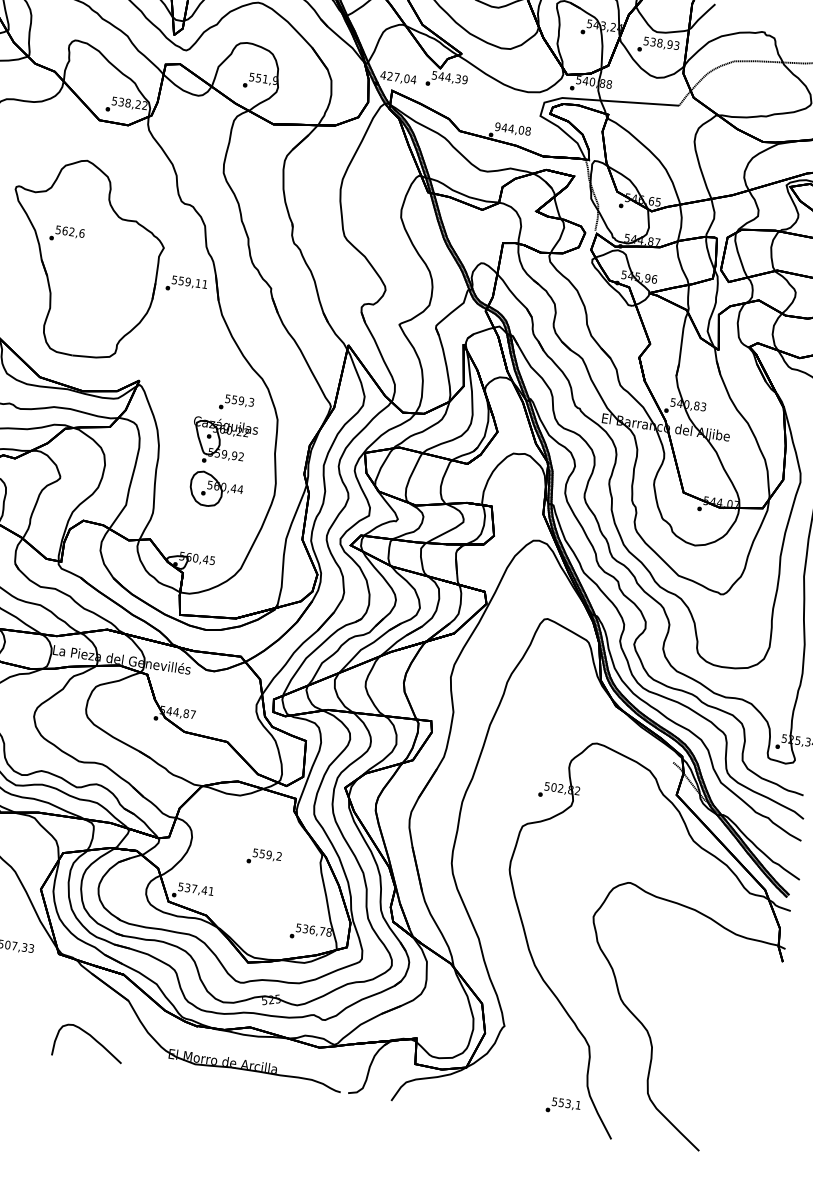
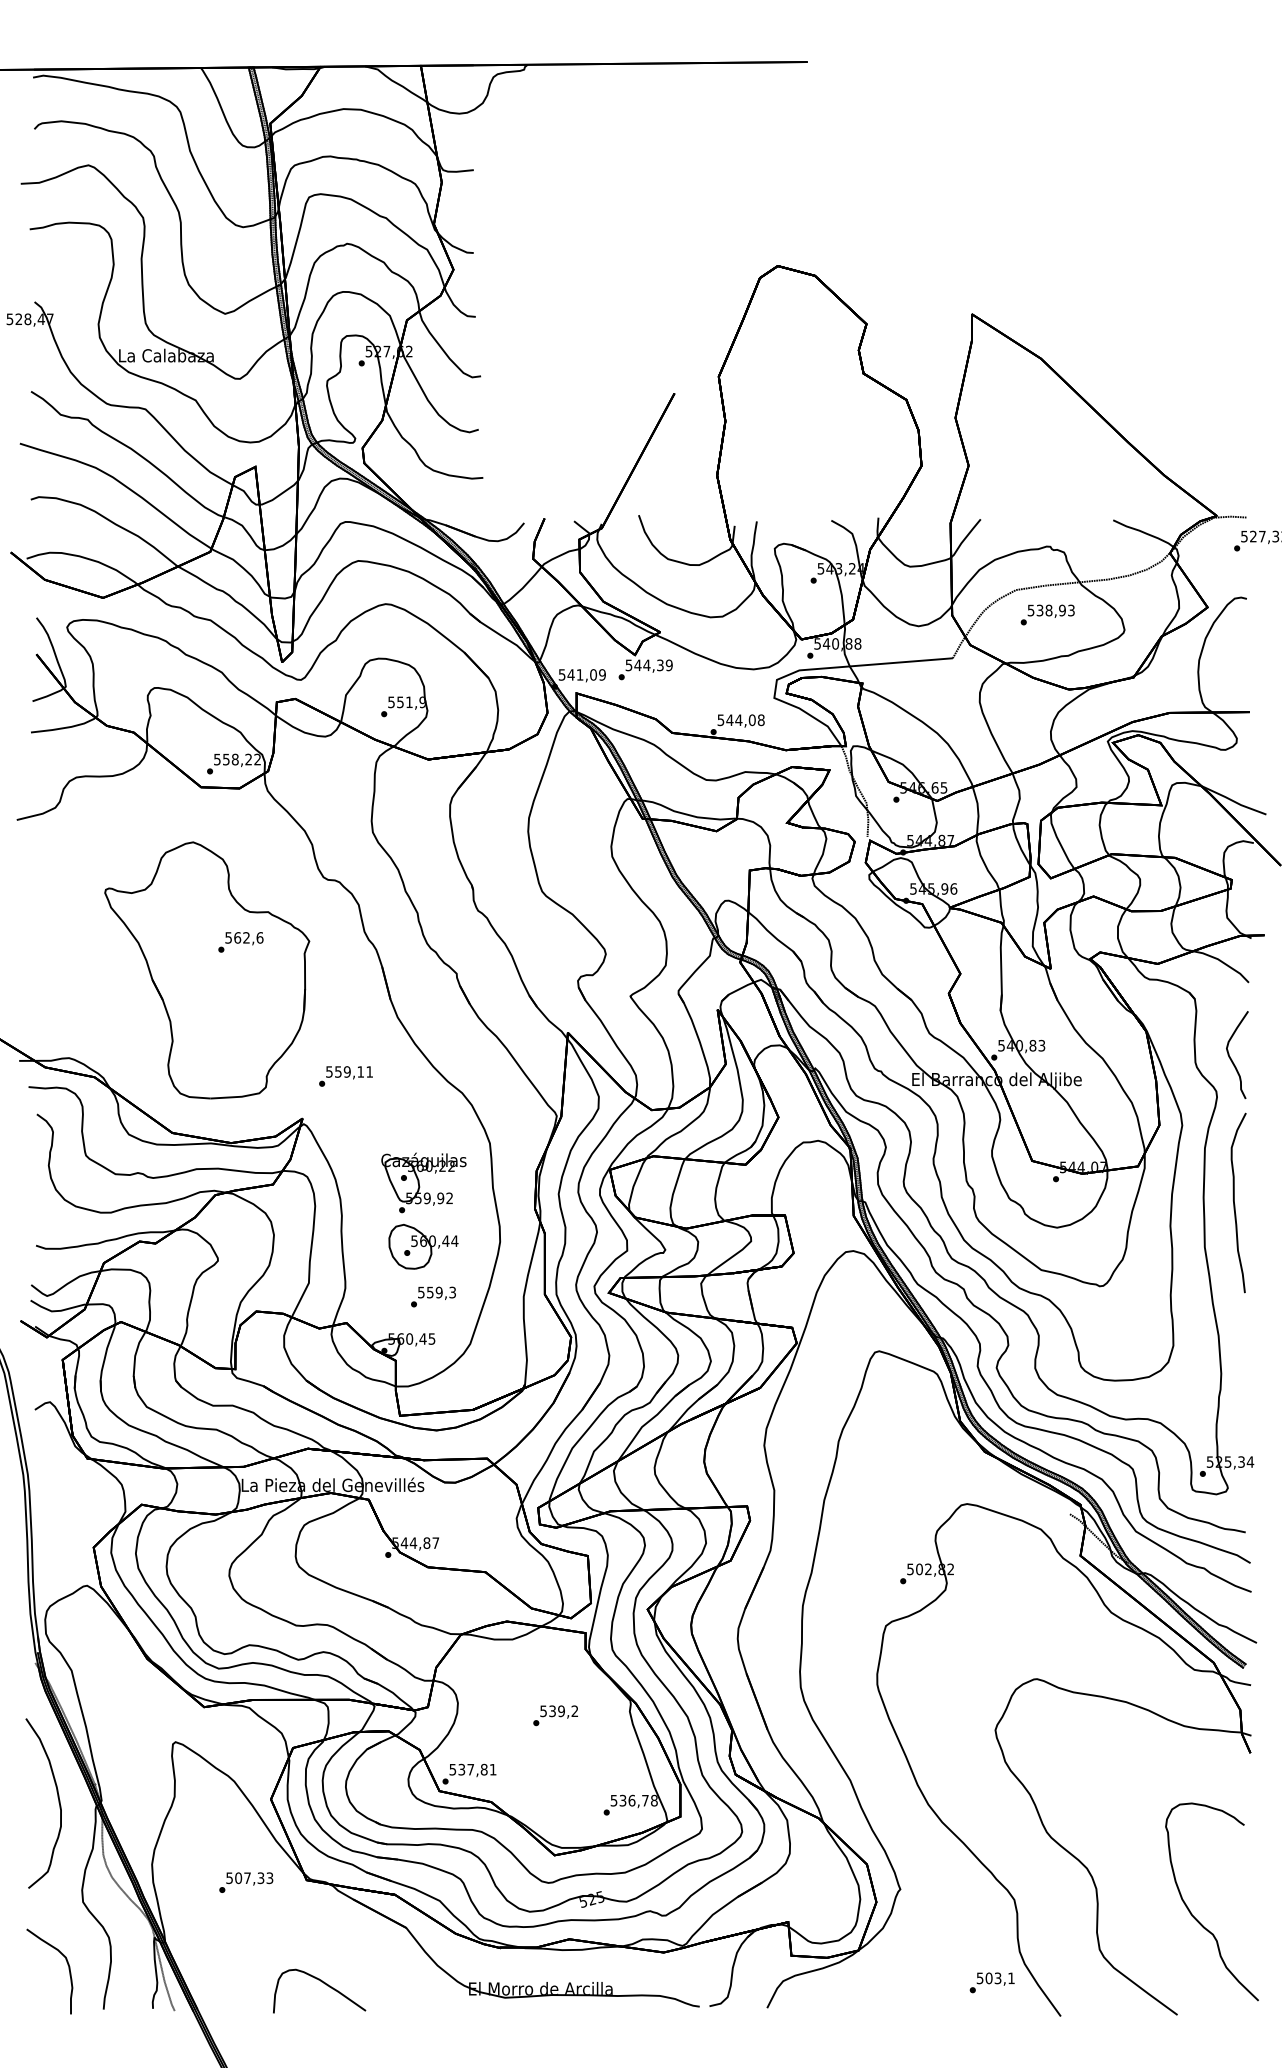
text: (658, 45) -> (1047, 614), moved
text: (398, 77) -> (582, 674), 427,04 -> 541,09
text: (121, 101) -> (226, 758), 538,22 -> 558,22
text: (497, 126) -> (720, 719), 944,08 -> 544,08
text: (66, 234) -> (240, 942), moved
text: (186, 285) -> (345, 1076), moved
text: (236, 403) -> (433, 1296), moved
text: (262, 853) -> (552, 1710), 559,2 -> 539,2
text: (204, 890) -> (483, 1769), 537,41 -> 537,81
part: (93, 1039) -> (324, 1984), moved
part: (721, 1076) -> (1192, 1913), added
text: (561, 1102) -> (988, 1978), 553,1 -> 503,1

